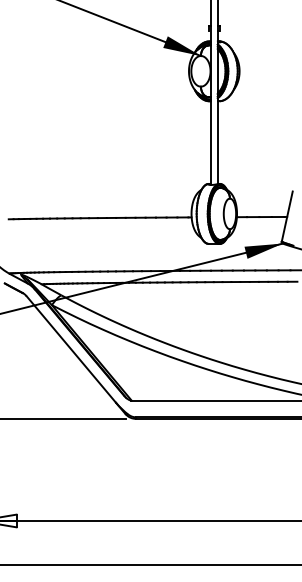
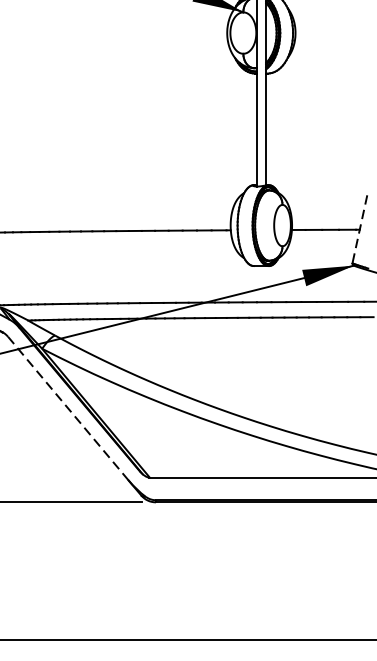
line: (287, 216) -> (360, 229), solid -> dashed
line: (71, 349) -> (68, 408), solid -> dashed

